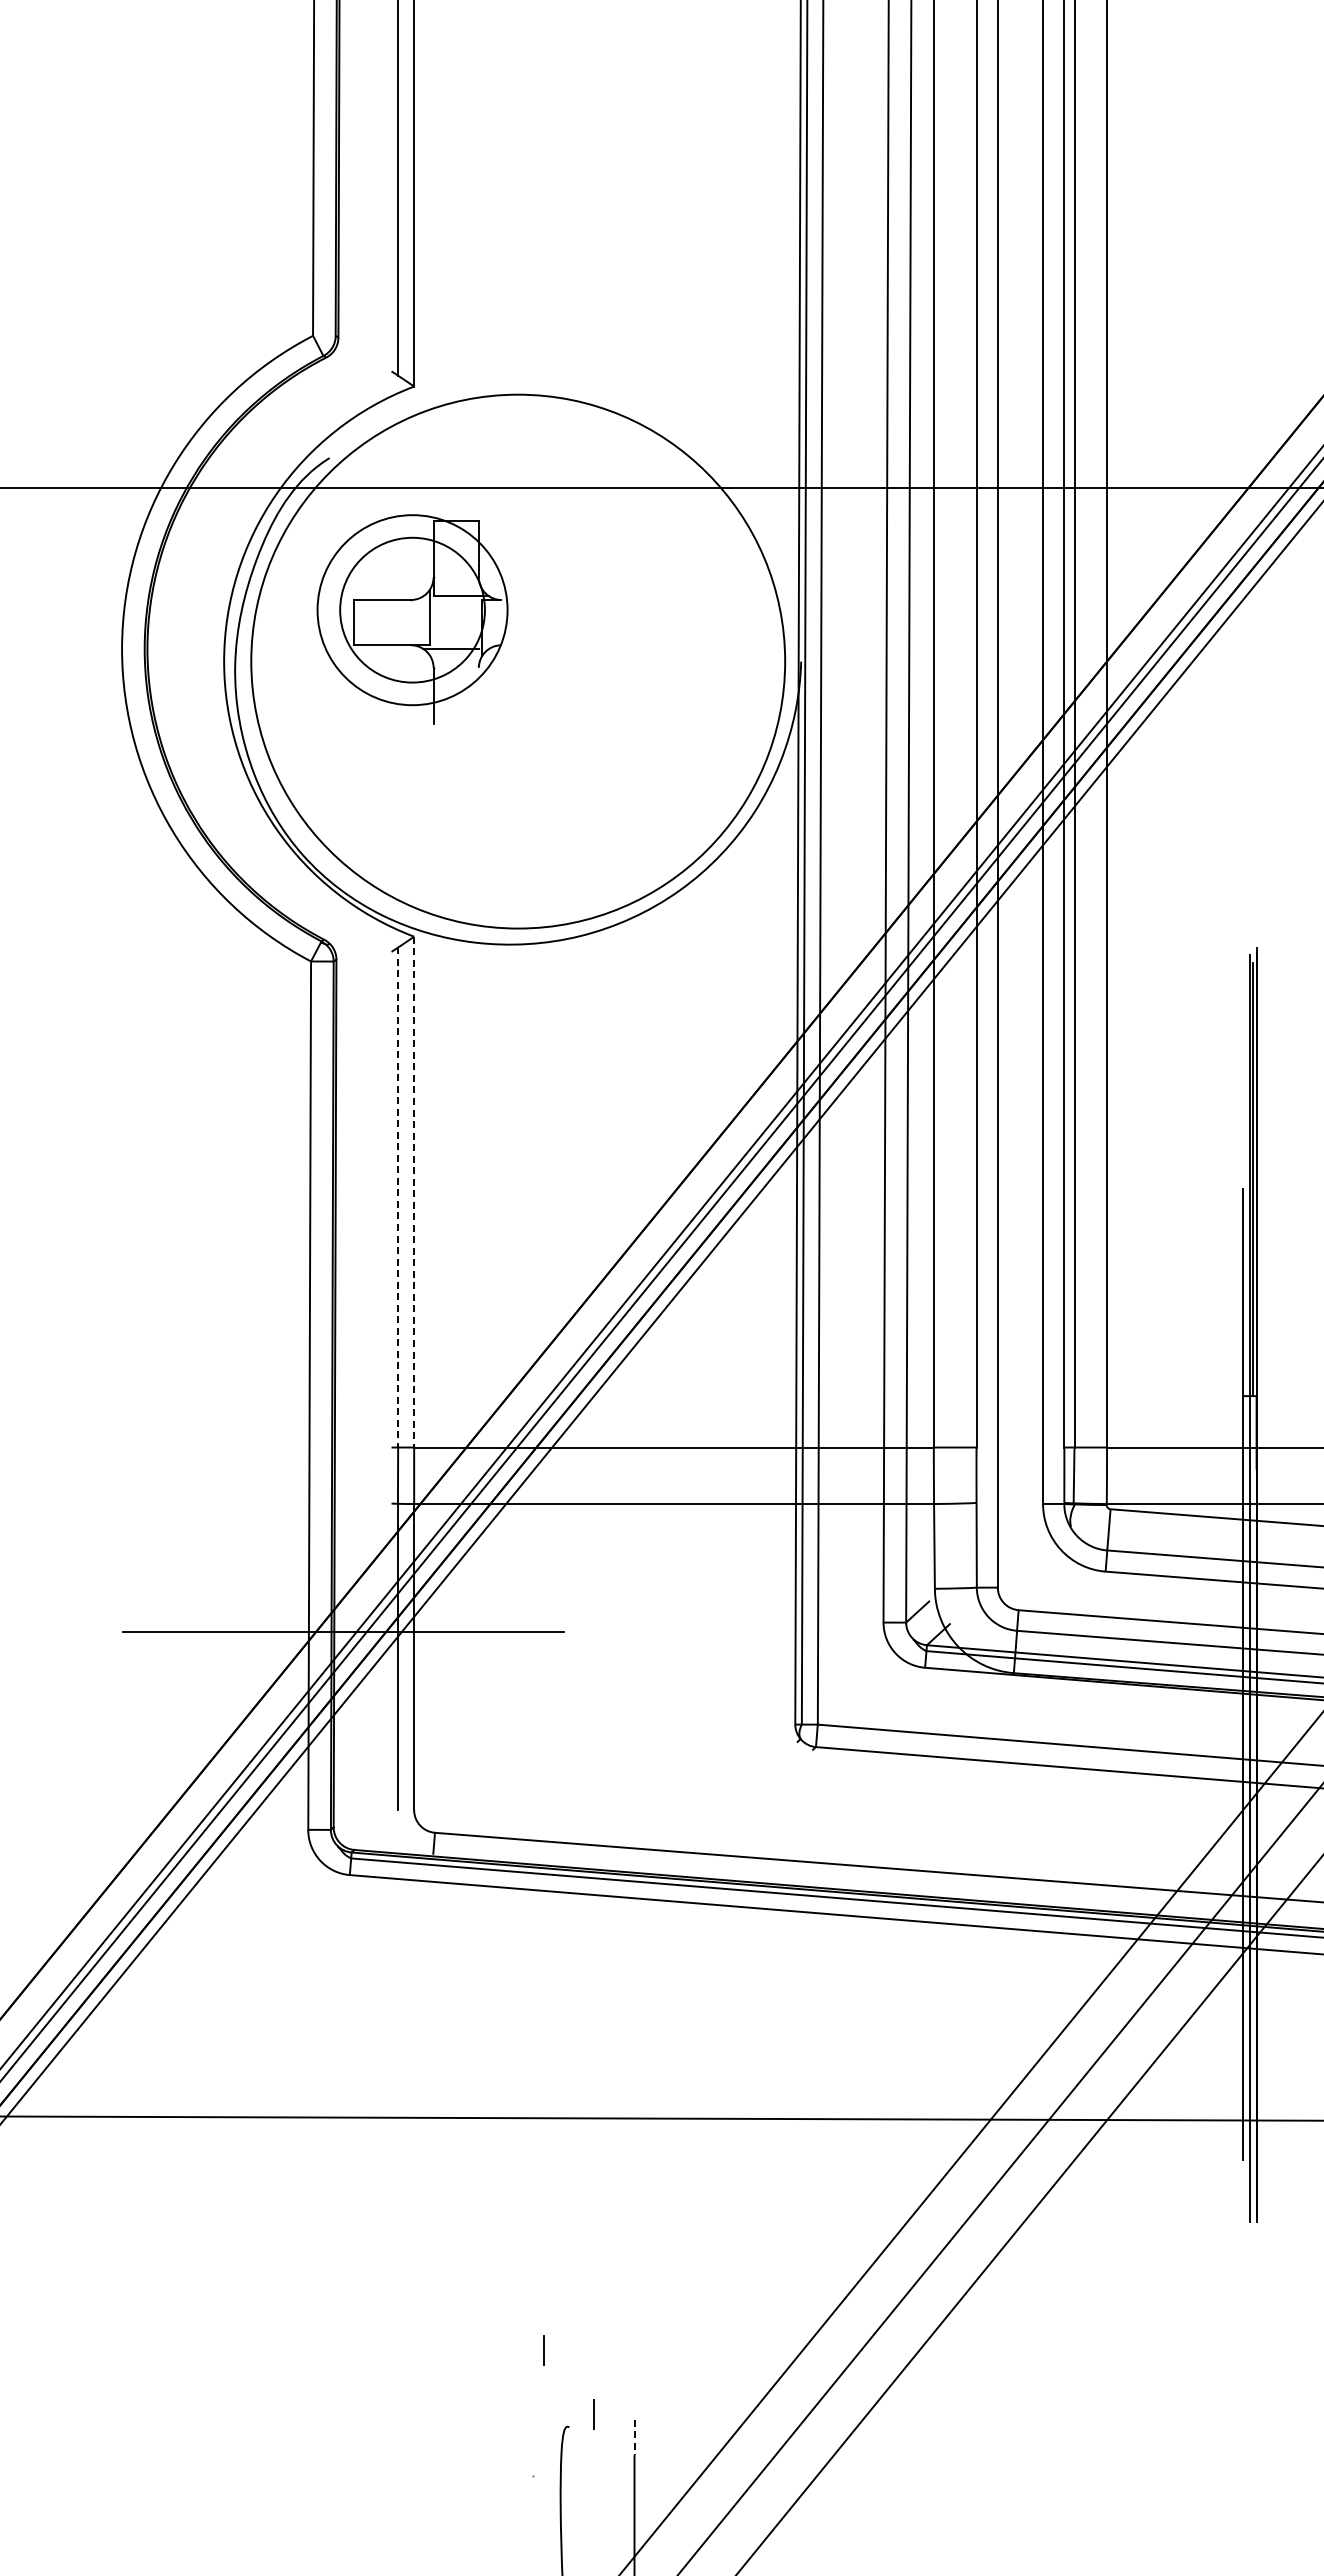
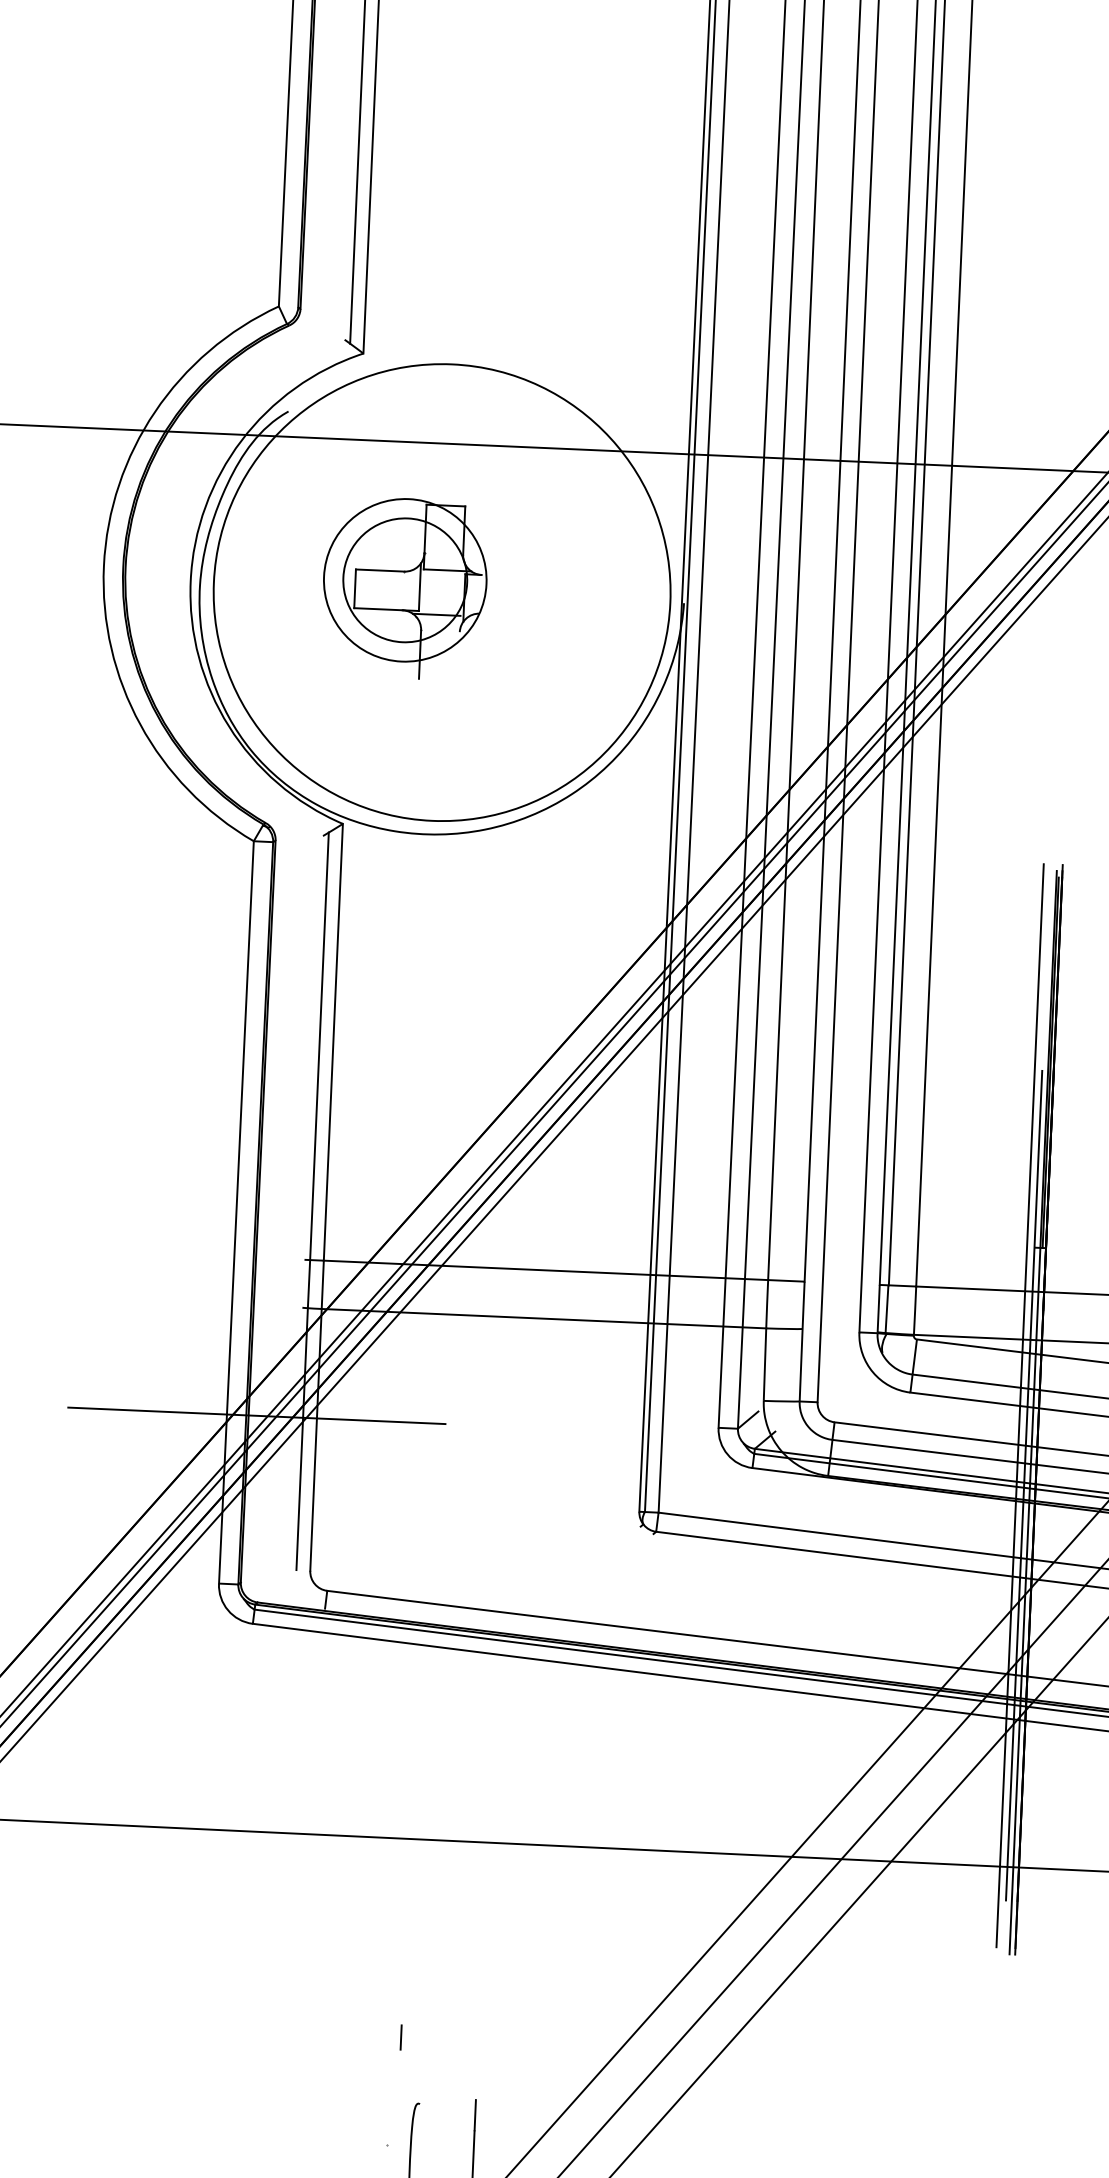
part: (412, 619) -> (404, 588), moved
line: (414, 1192) -> (333, 1042), dashed -> solid
line: (398, 1197) -> (319, 1046), dashed -> solid
line: (1234, 1581) -> (1020, 1405), added
line: (593, 2414) -> (441, 2094), removed
line: (634, 2437) -> (475, 2115), dashed -> solid

